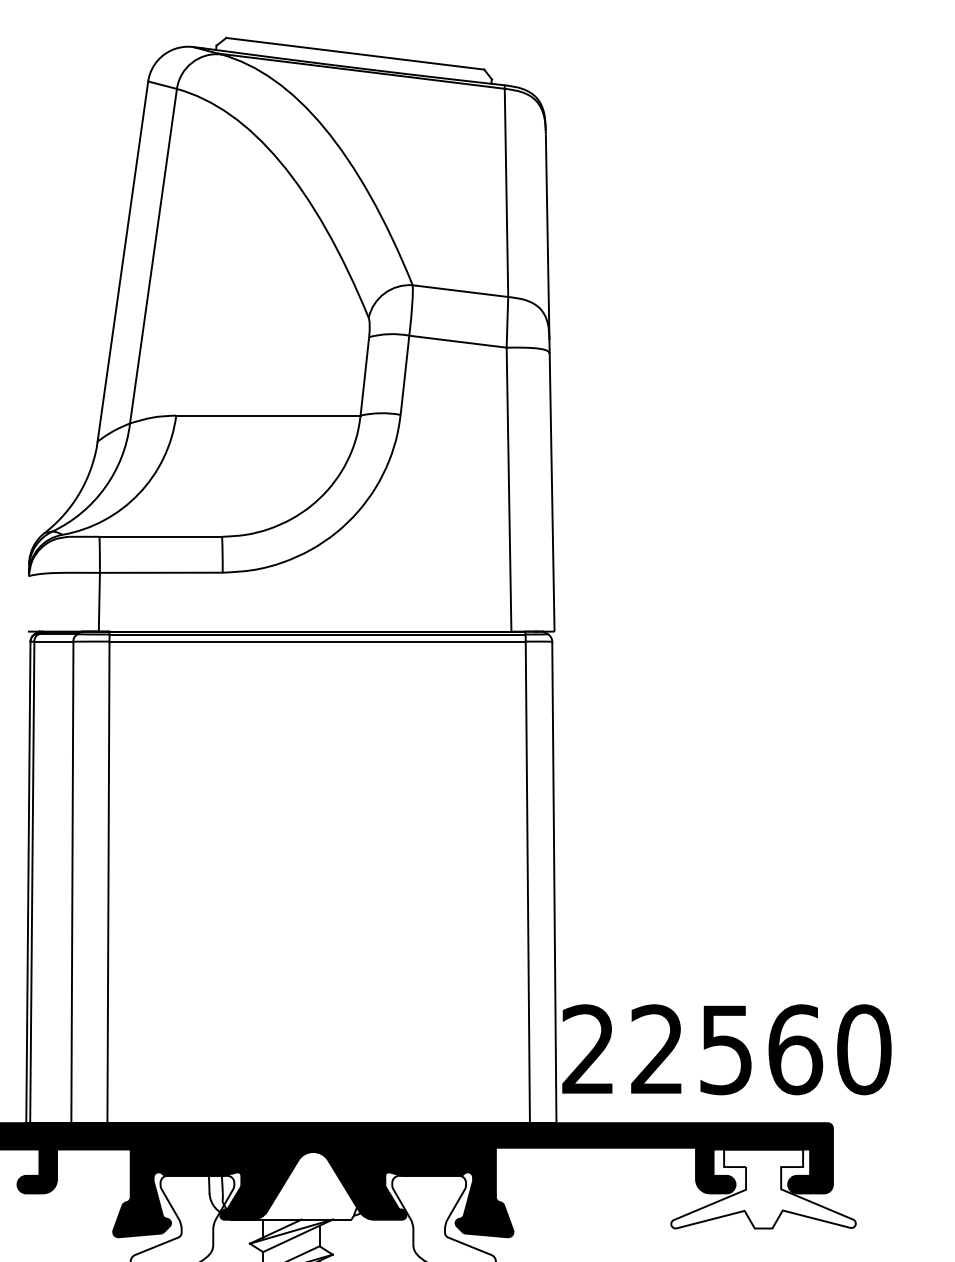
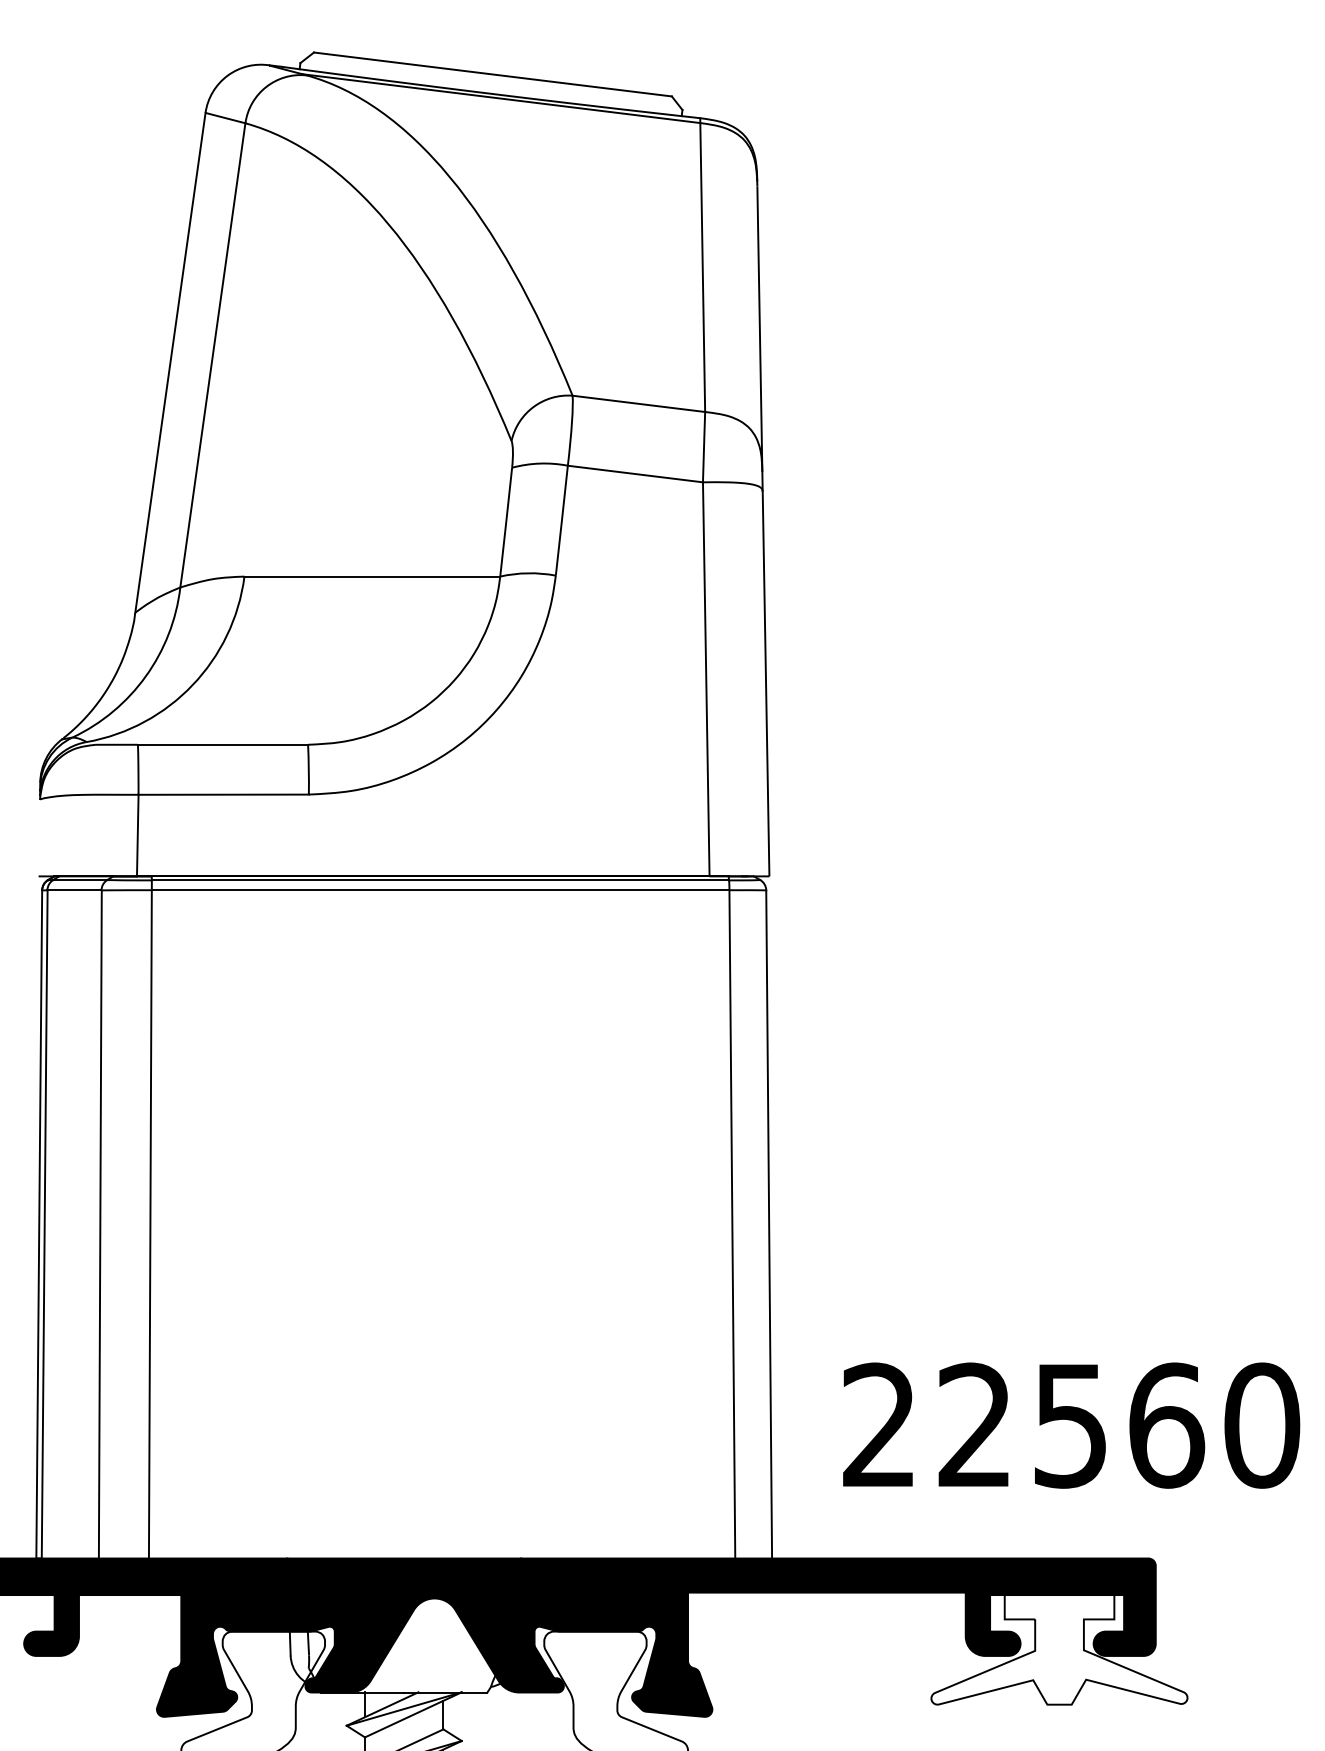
text: (726, 1049) -> (1071, 1425), moved

